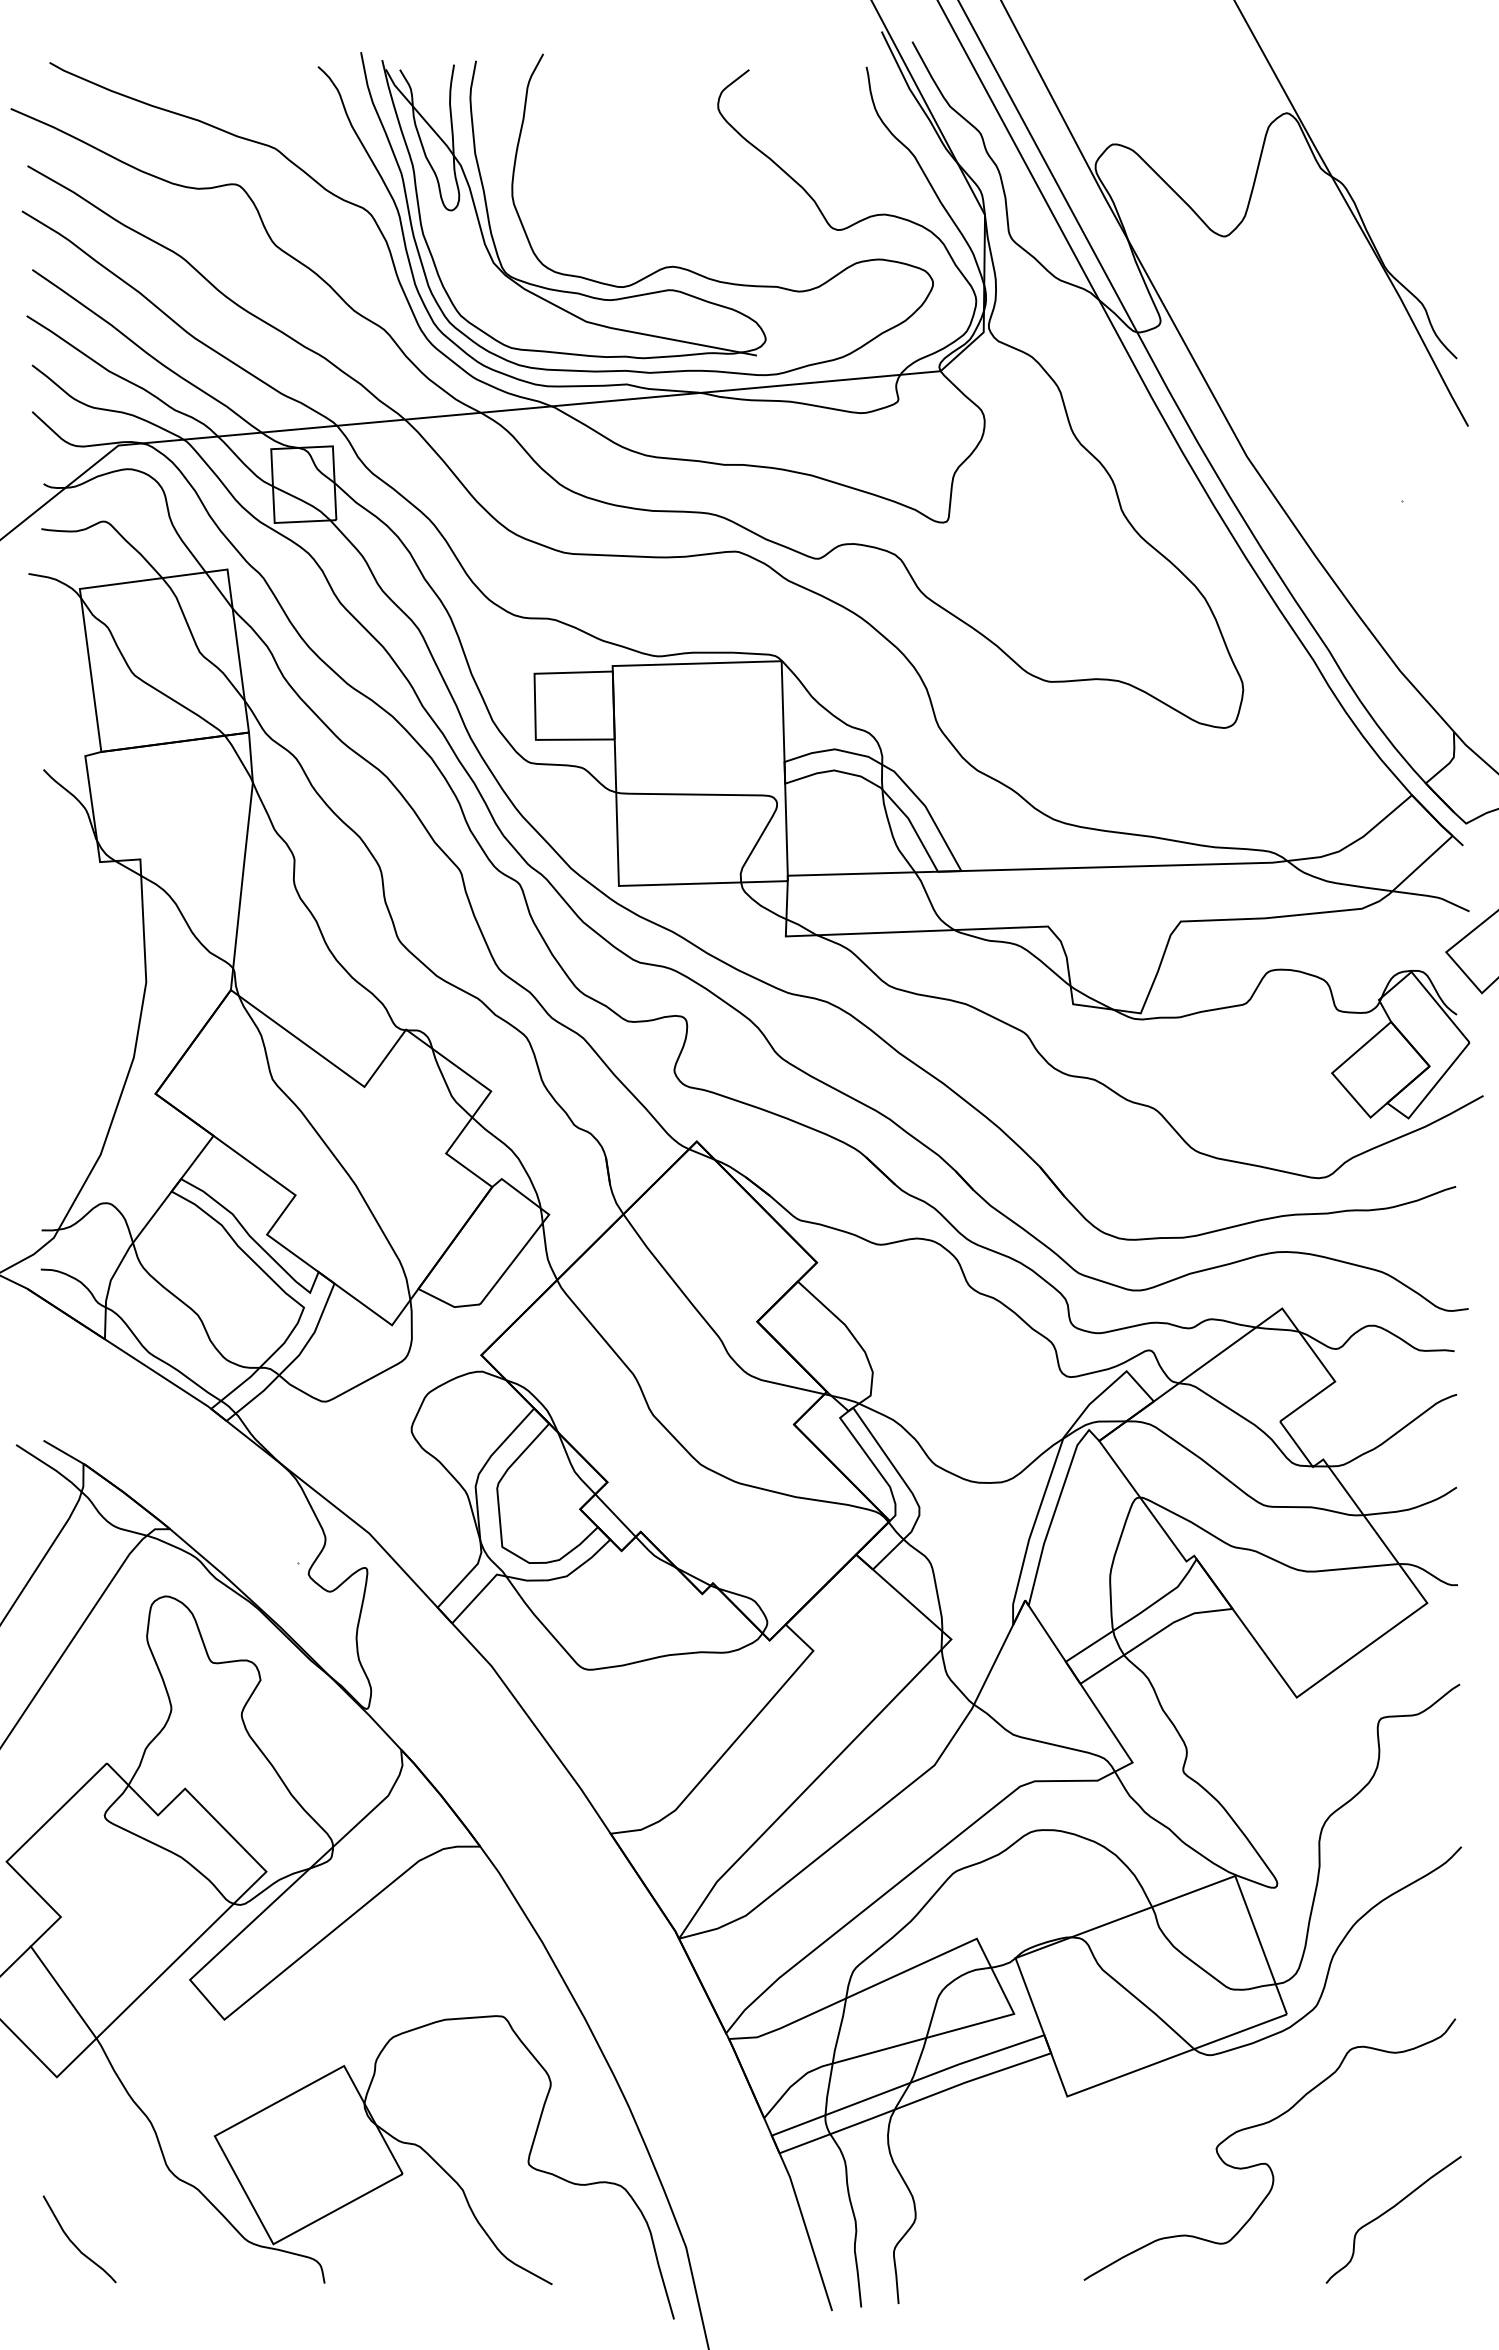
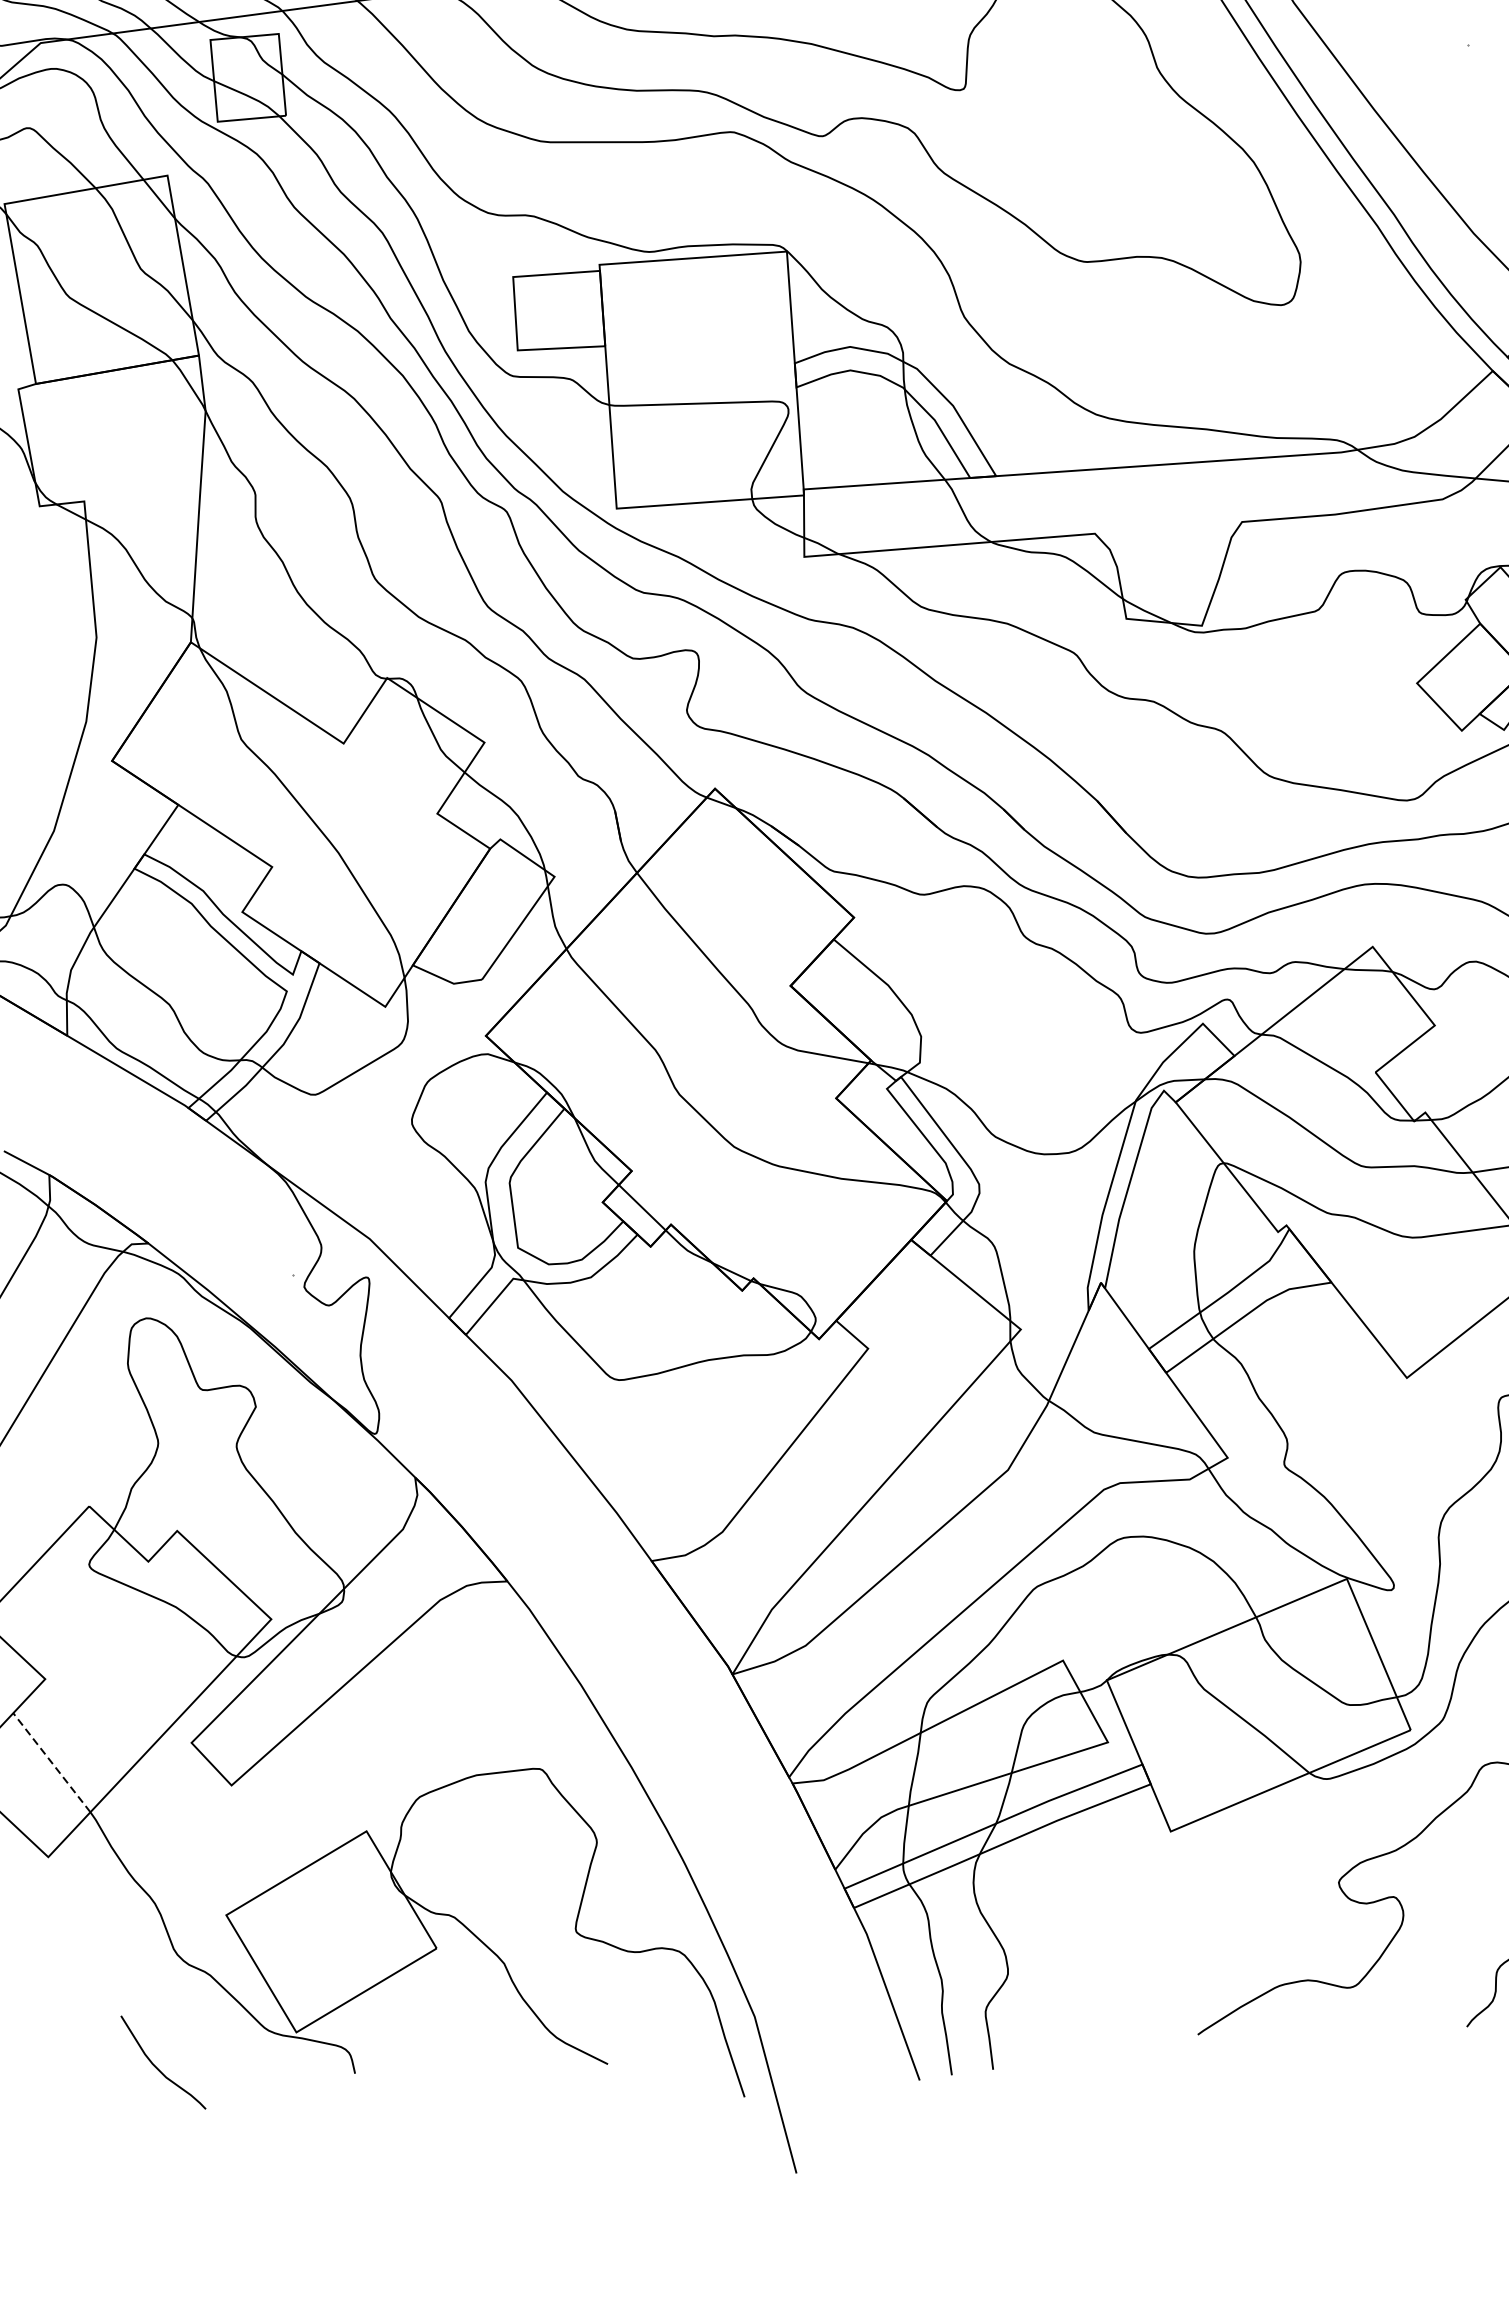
line: (63, 1992) -> (51, 1762), solid -> dashed
curve: (74, 2243) -> (157, 2067), moved

